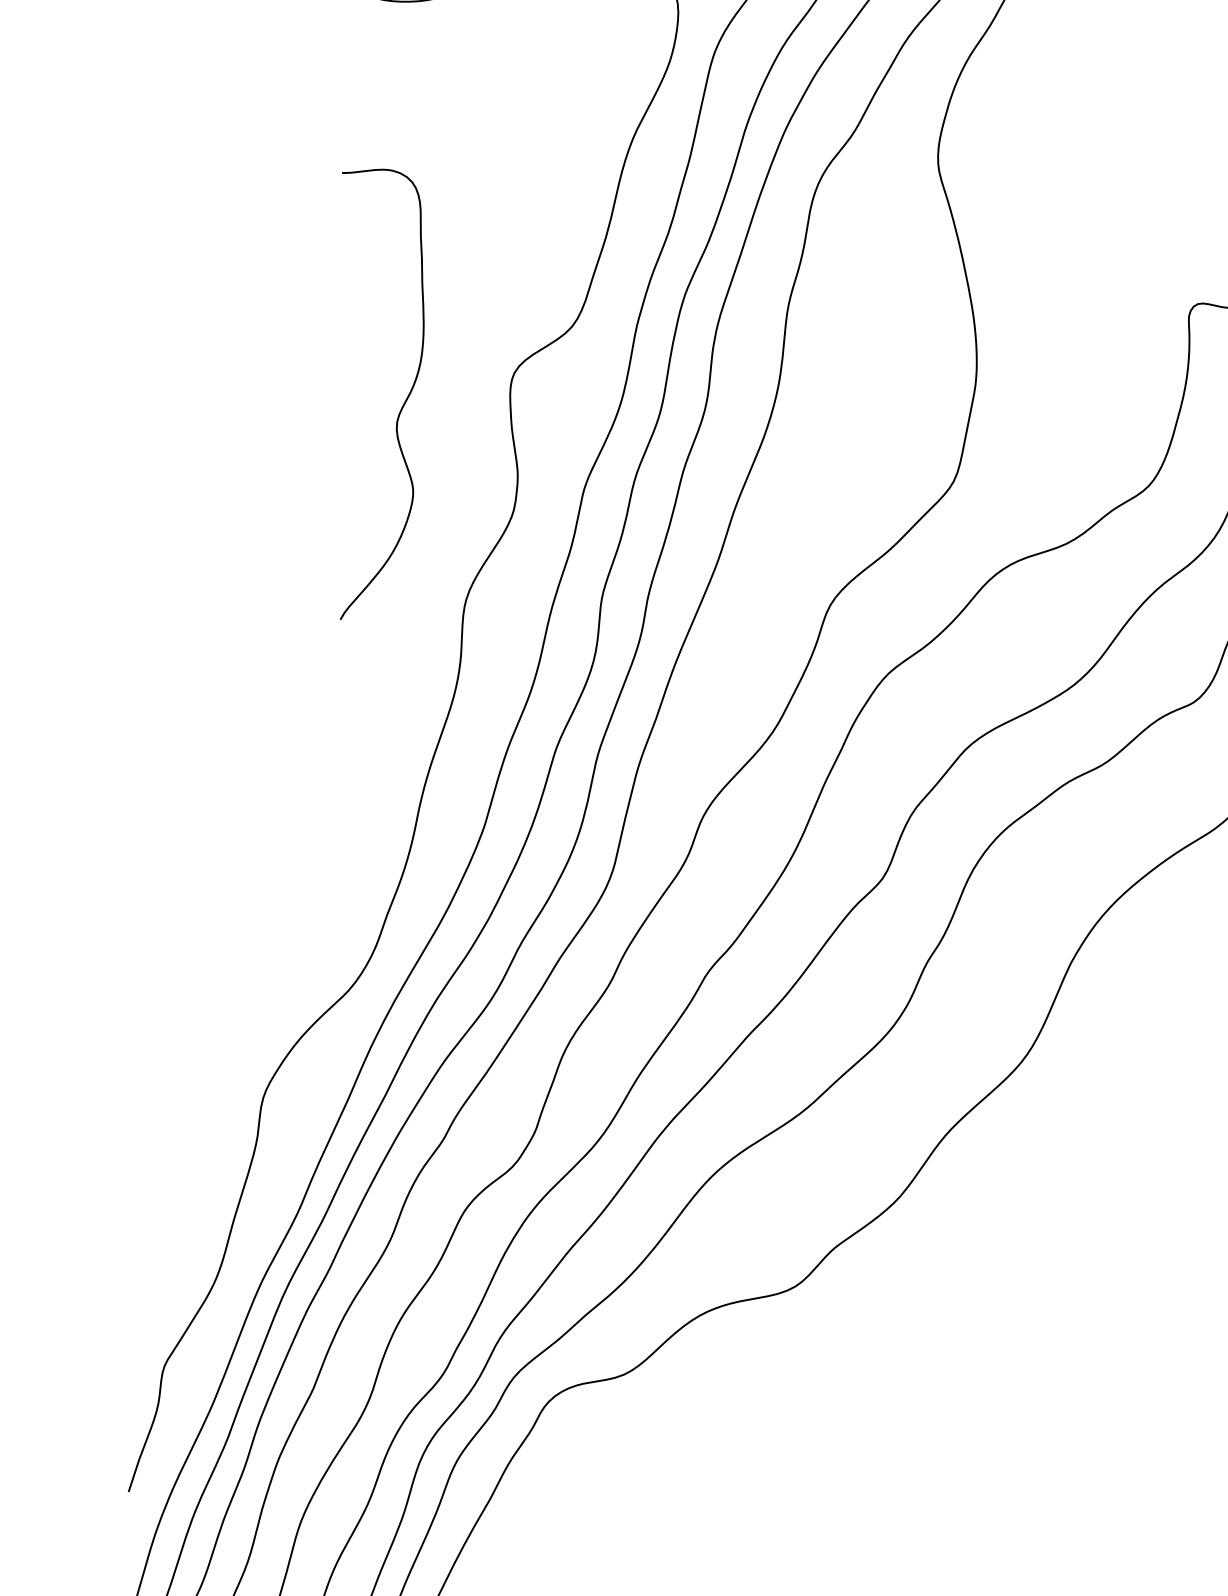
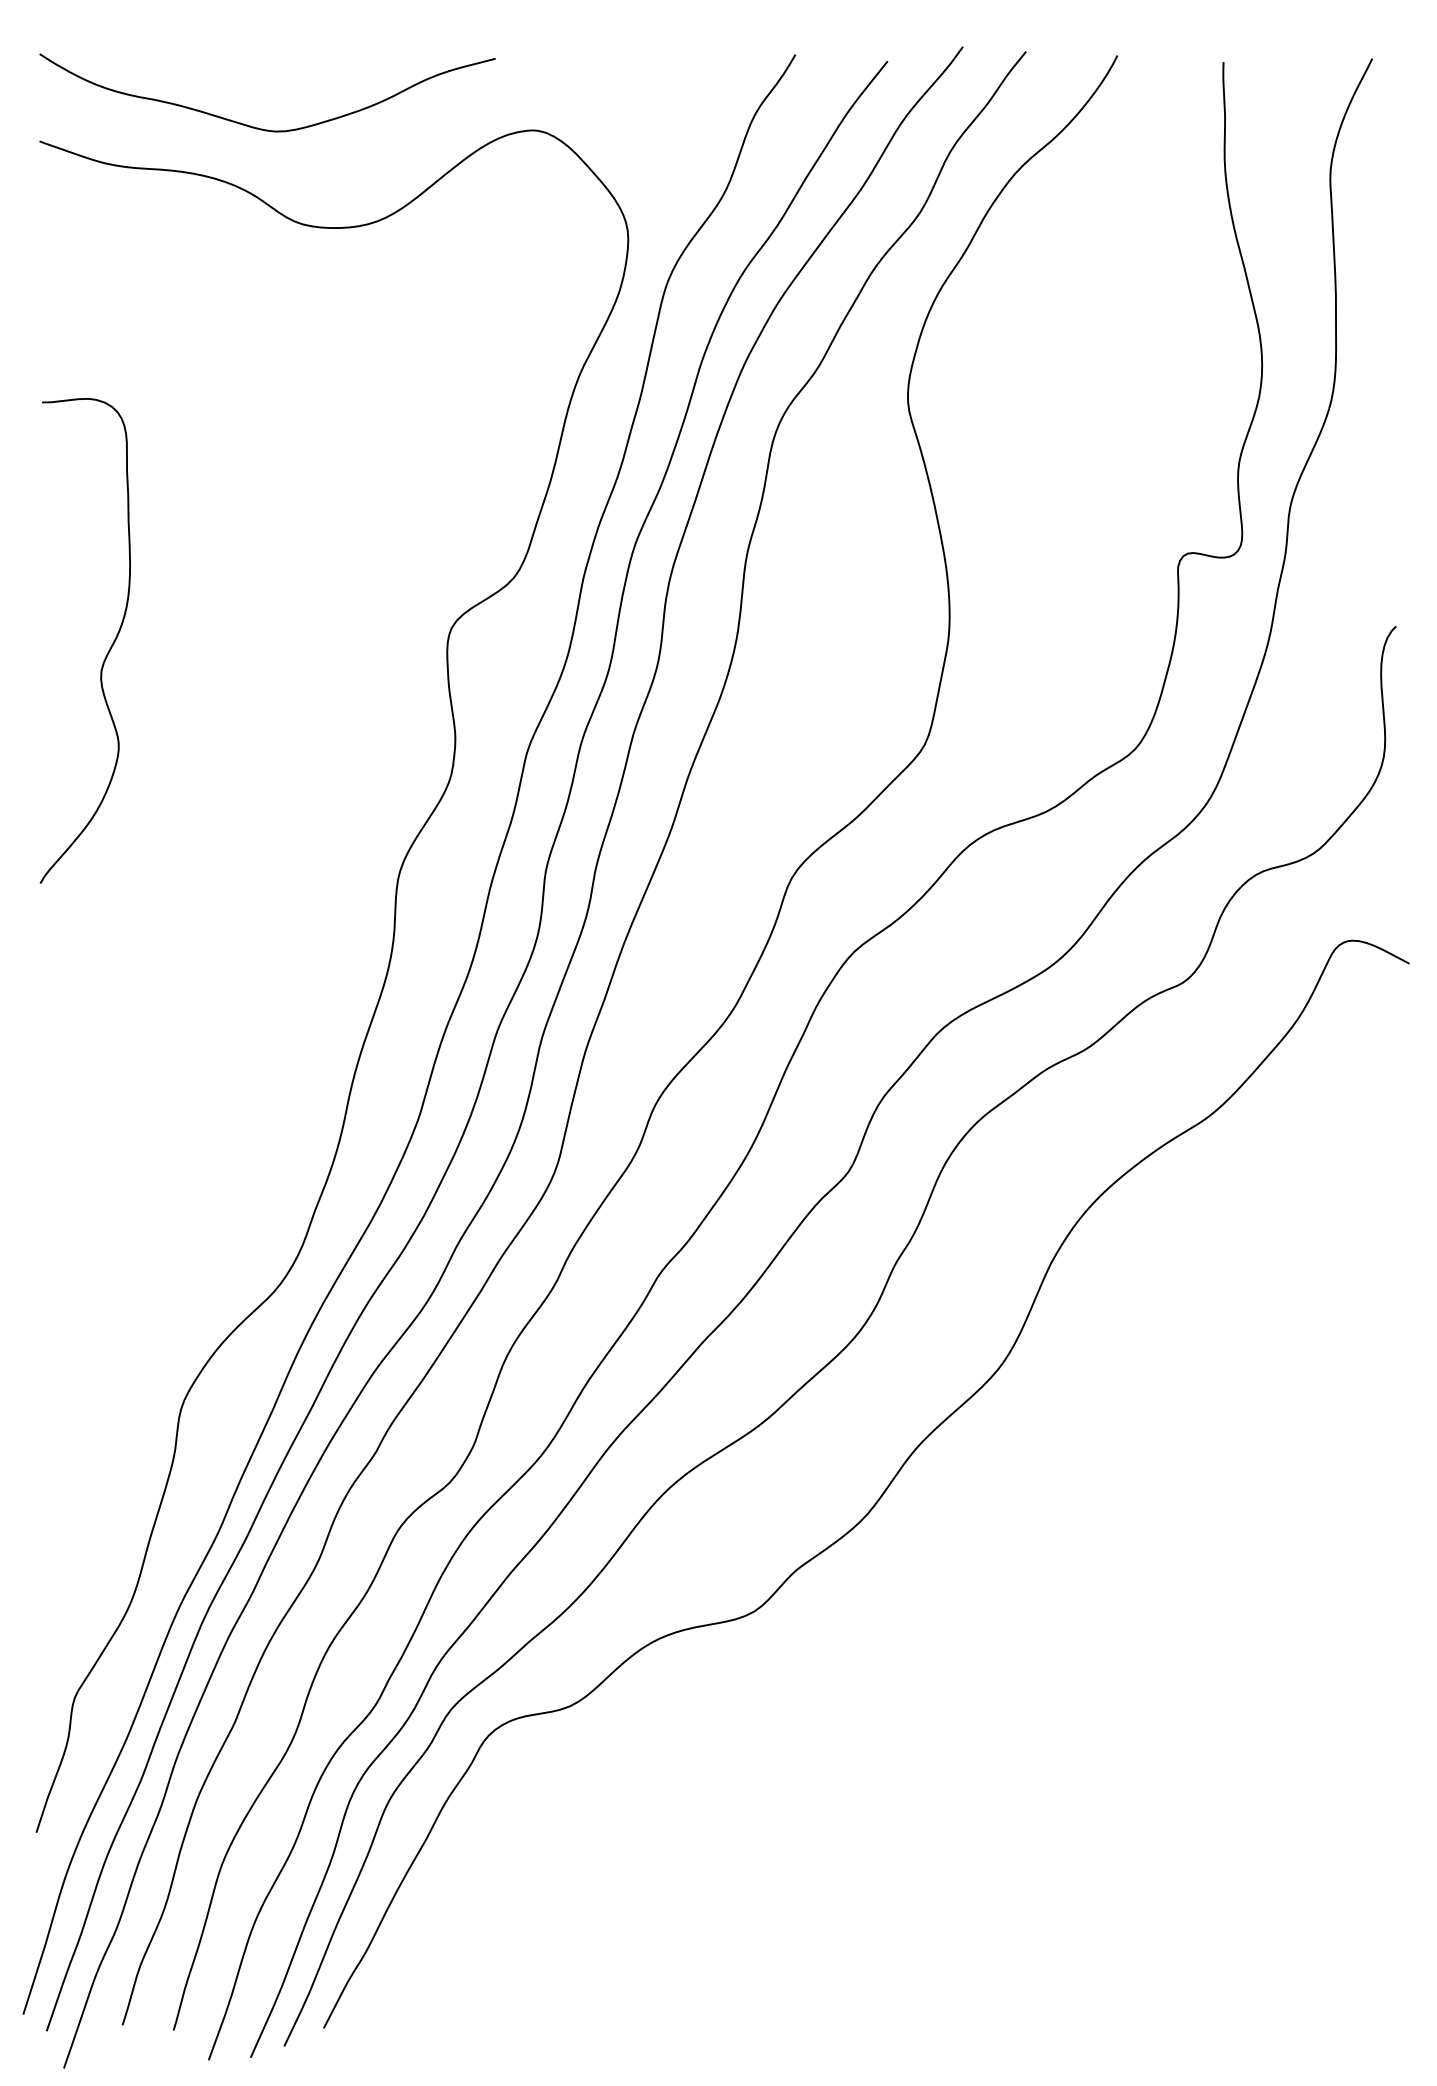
curve: (402, 405) -> (107, 652), moved

